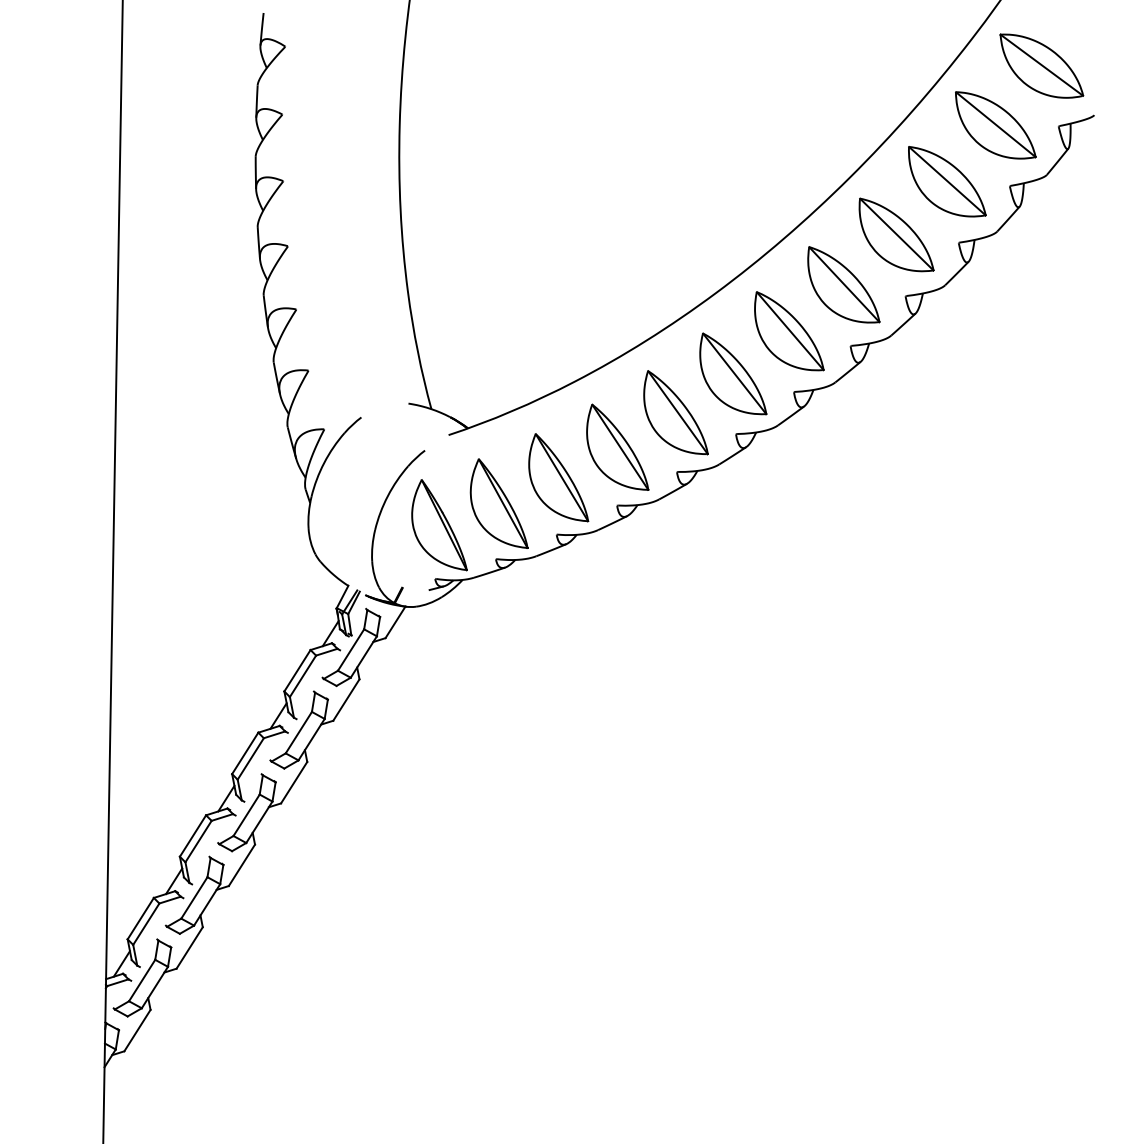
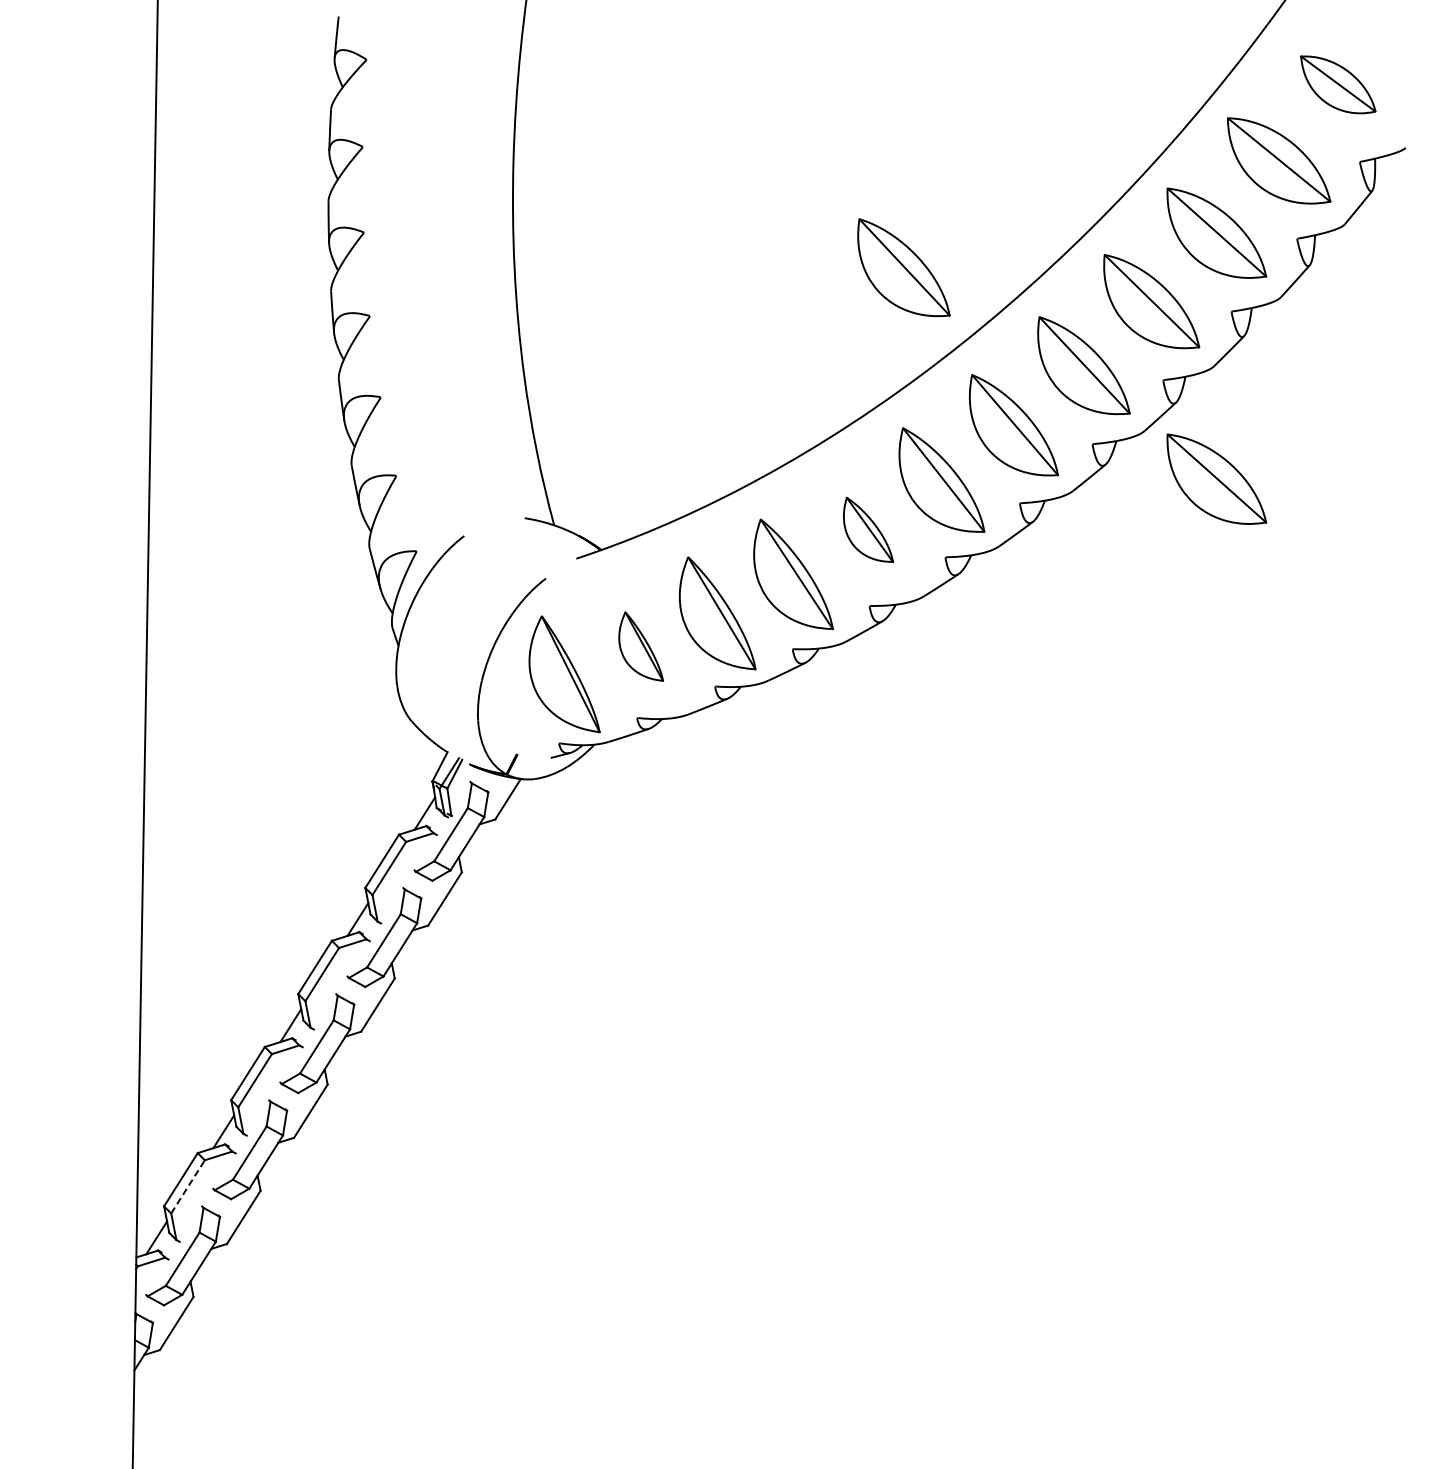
part: (1042, 65) -> (1338, 84), size x0.7
part: (703, 208) -> (903, 267), added
part: (947, 372) -> (1216, 478), added
part: (676, 412) -> (868, 529), size x0.6
part: (498, 503) -> (640, 646), size x0.6
line: (146, 923) -> (188, 1186), solid -> dashed

